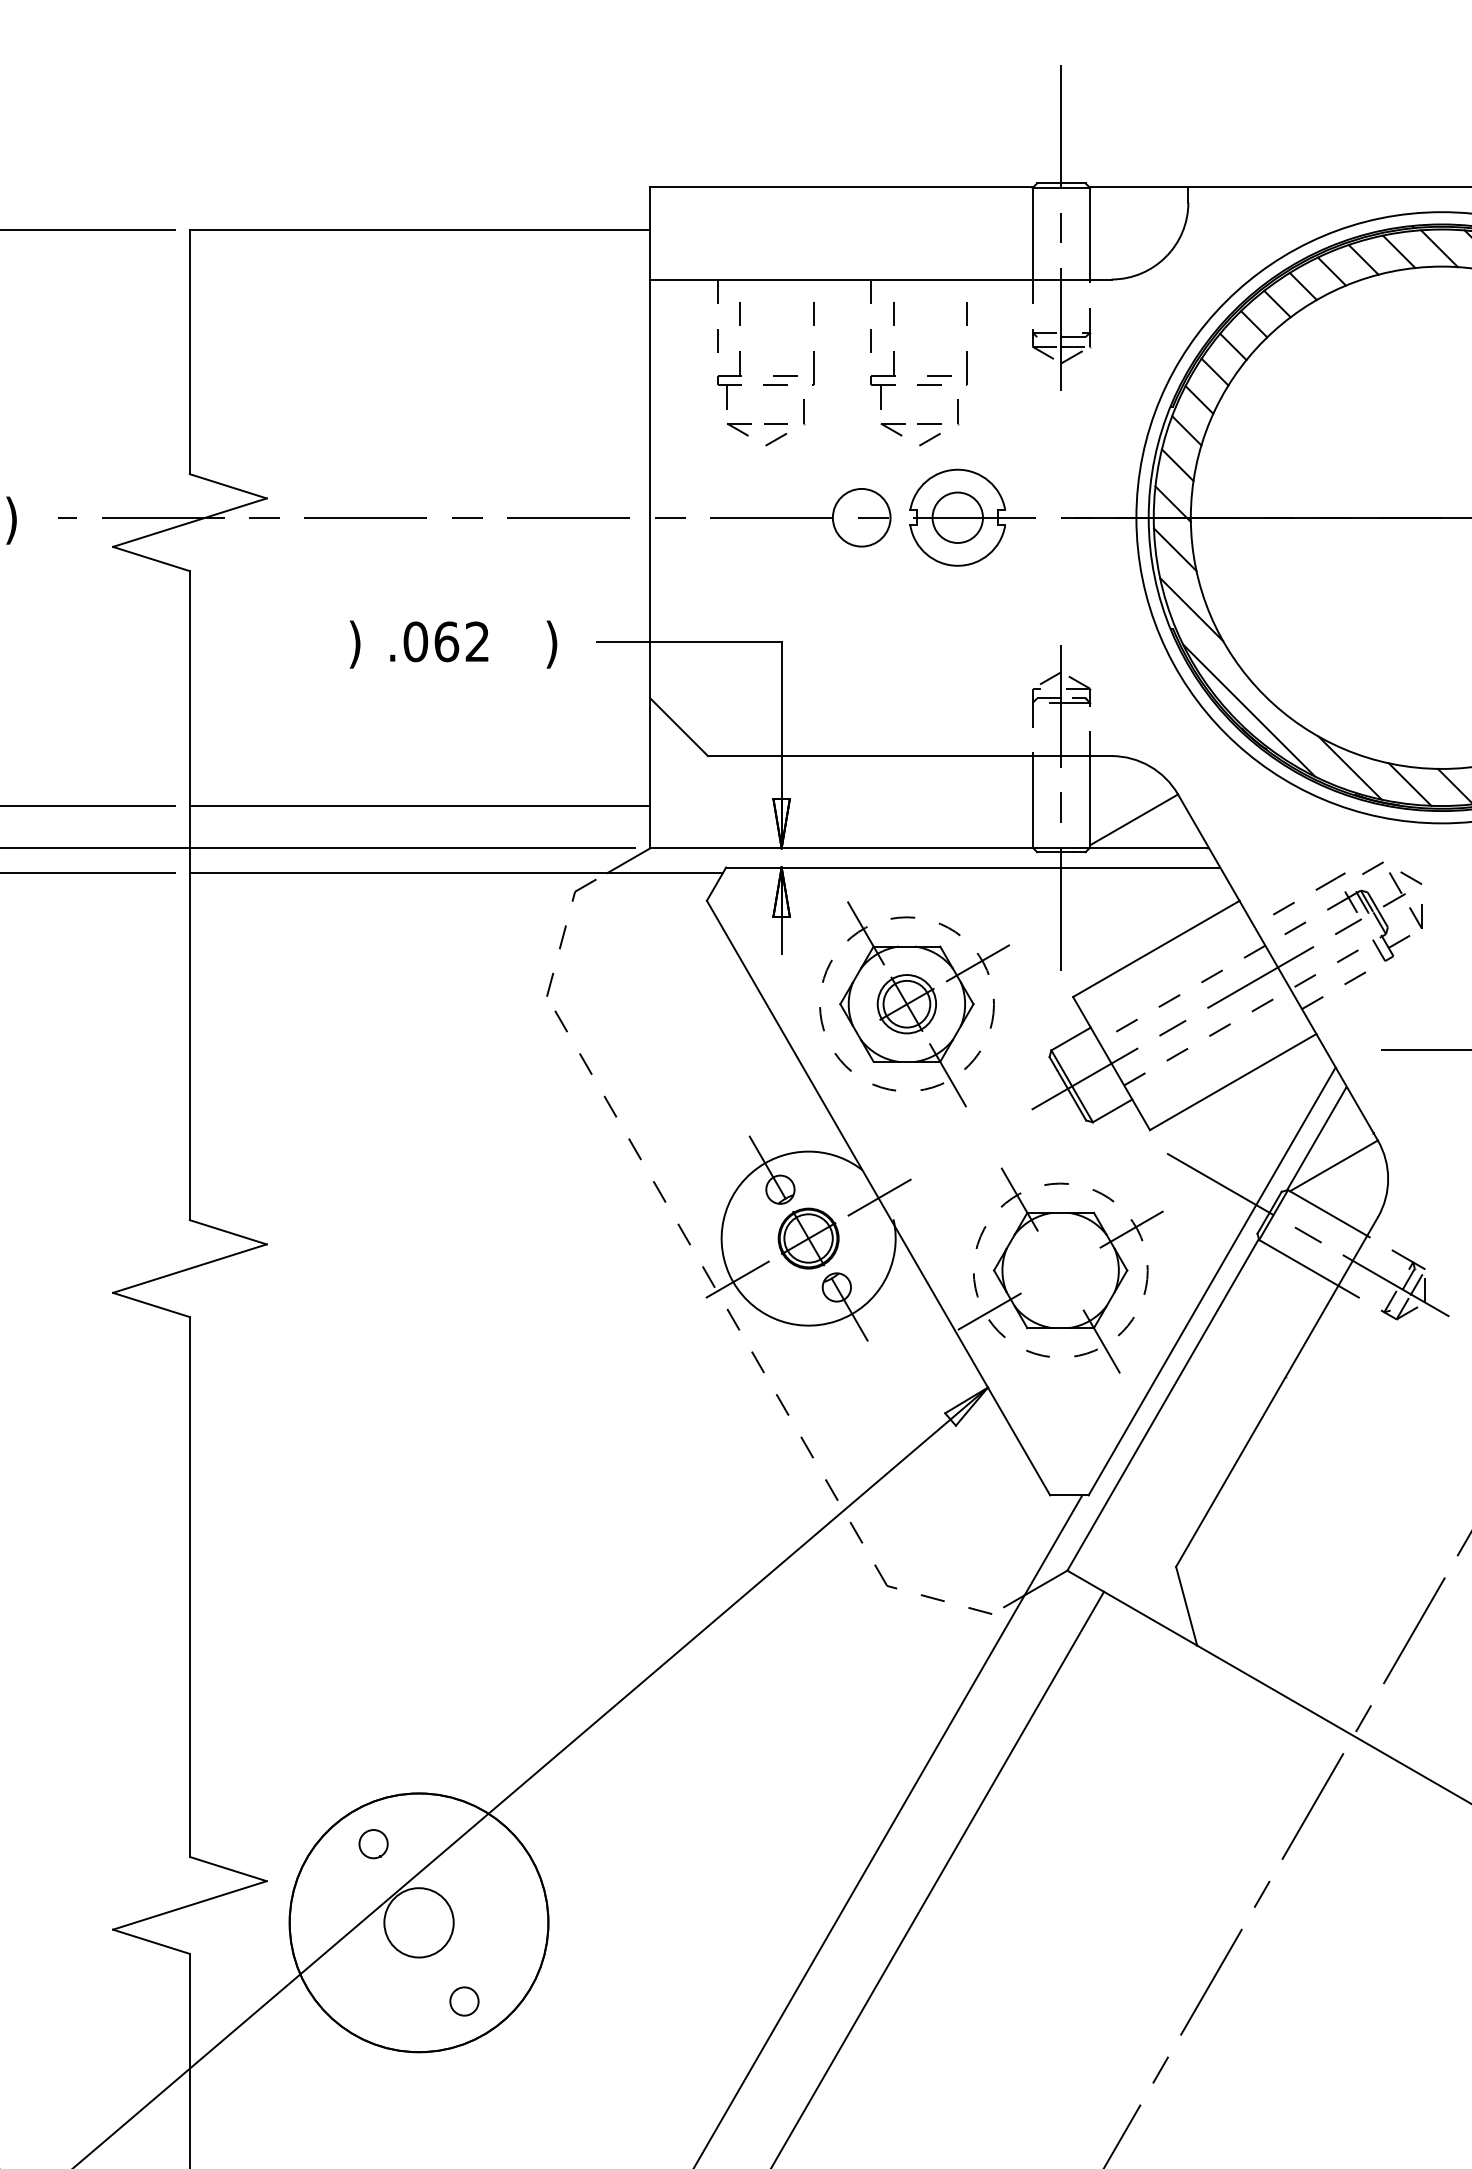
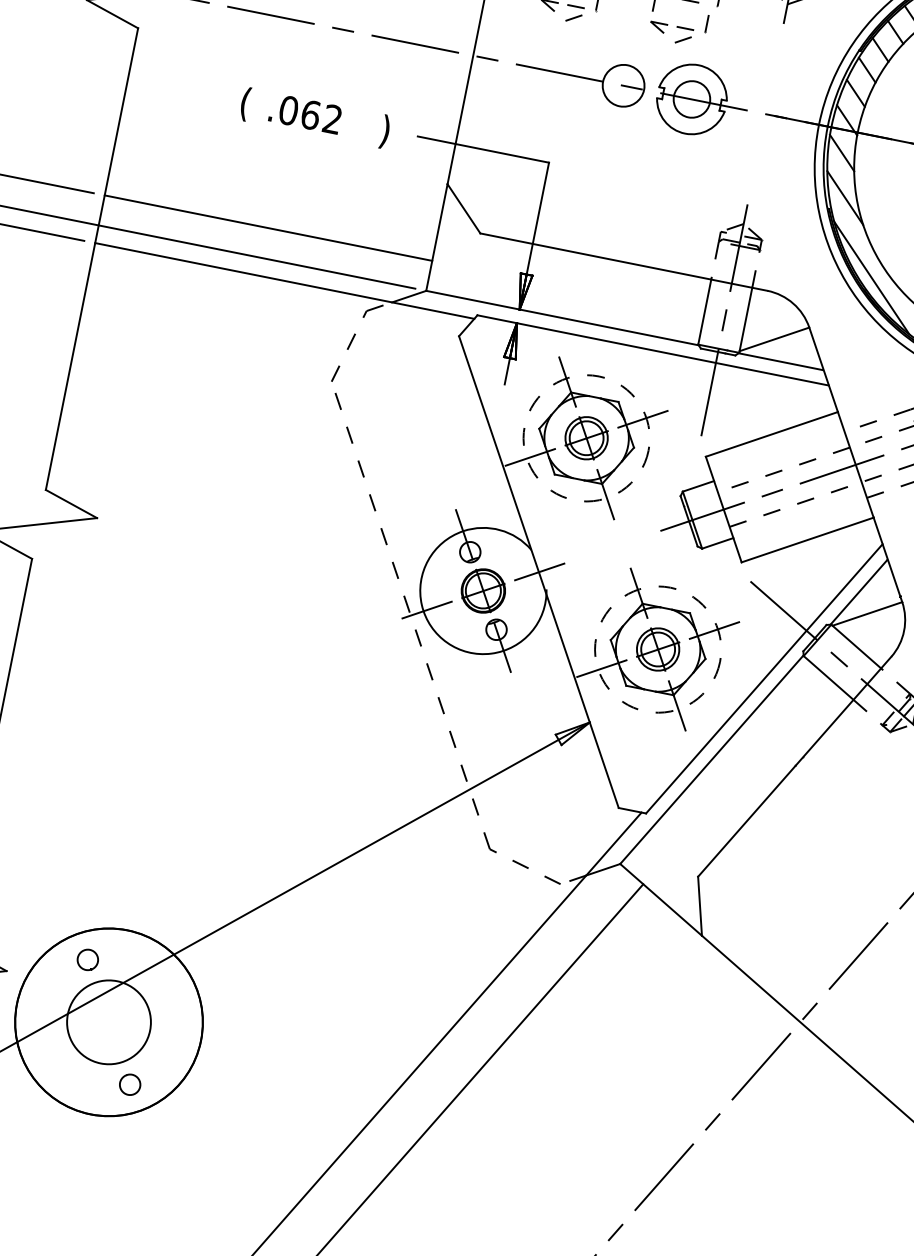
text: (354, 644) -> (244, 103), ) -> (
line: (836, 1045) -> (530, 457), added
part: (1060, 1270) -> (658, 649), added
circle: (418, 1922) -> (108, 1022), size x1.67

